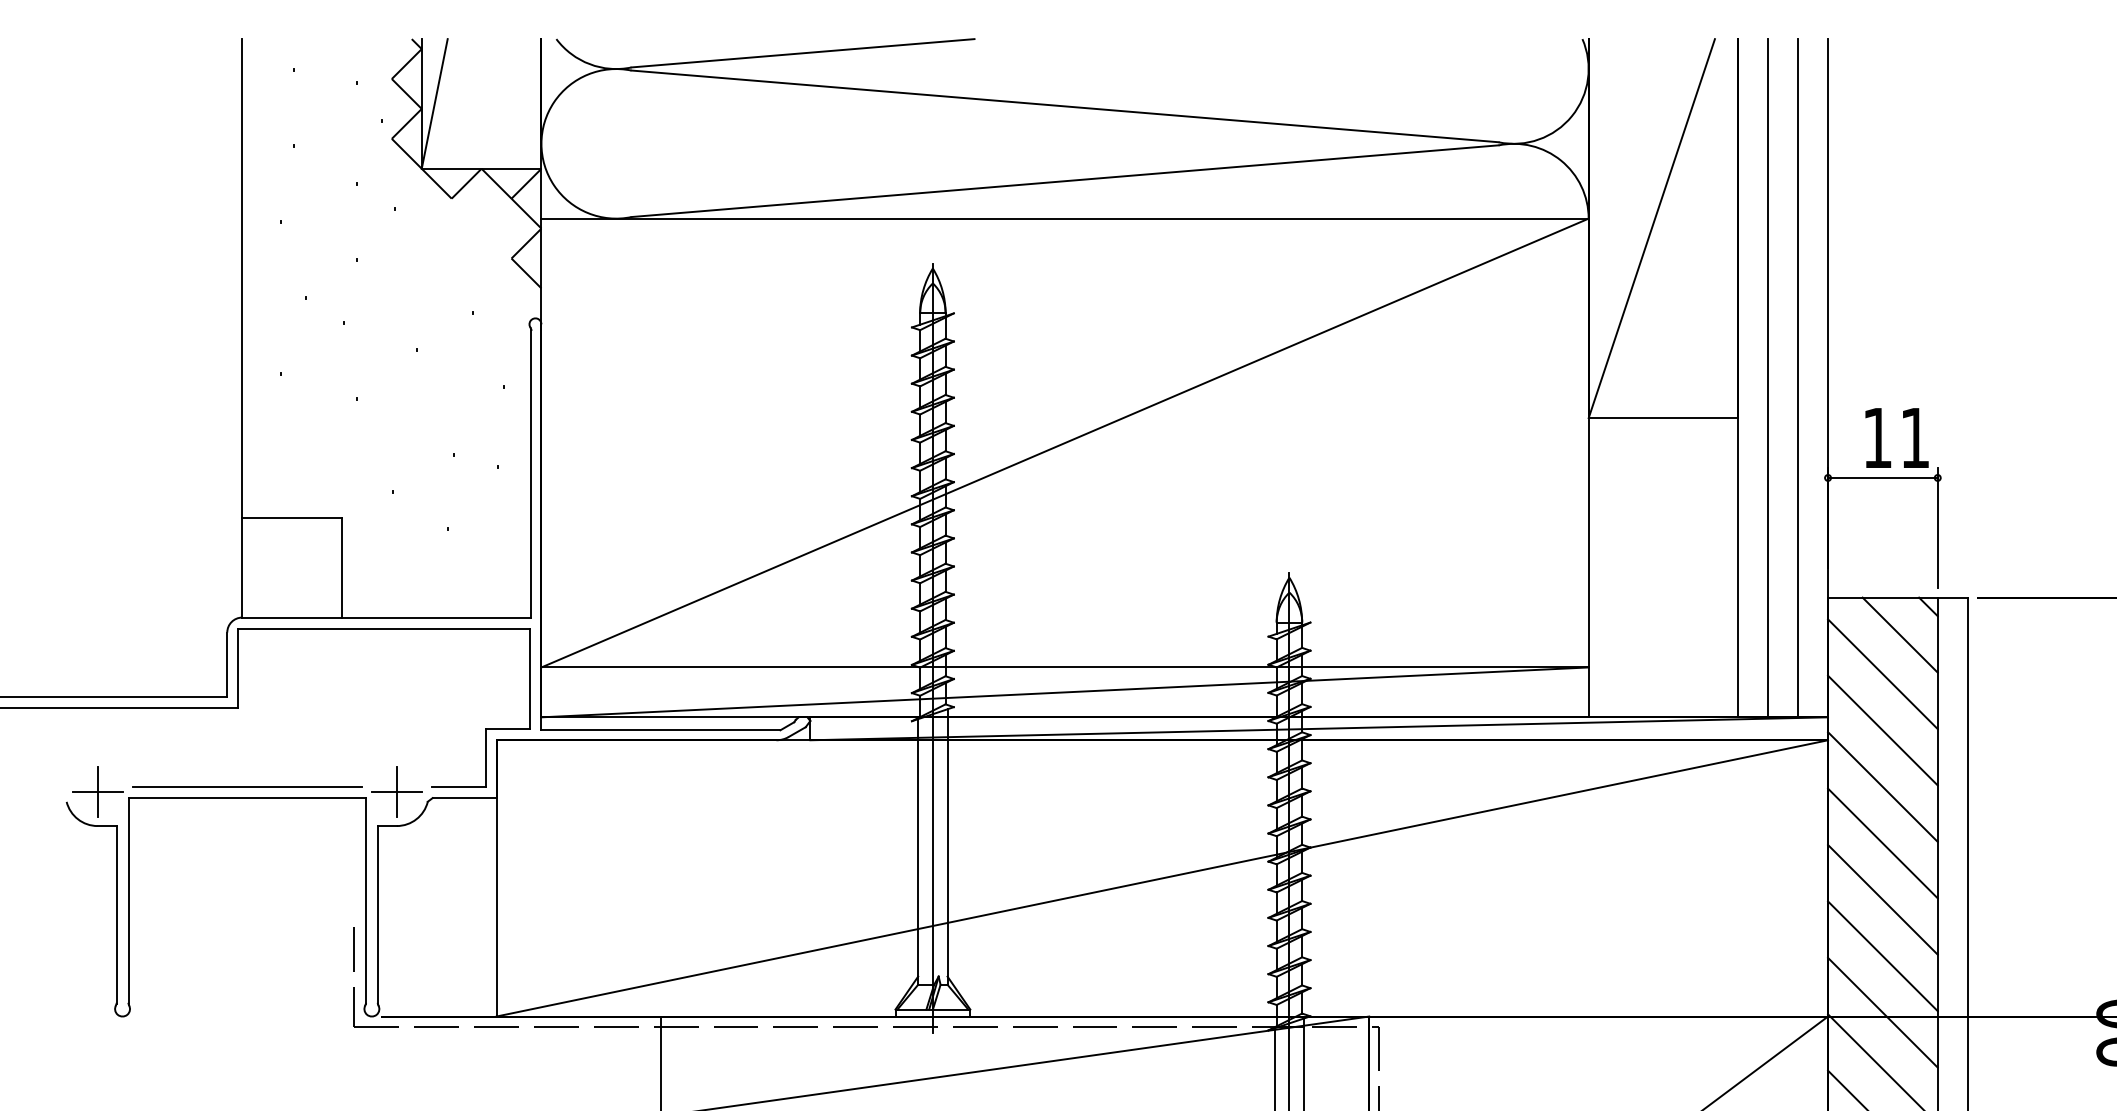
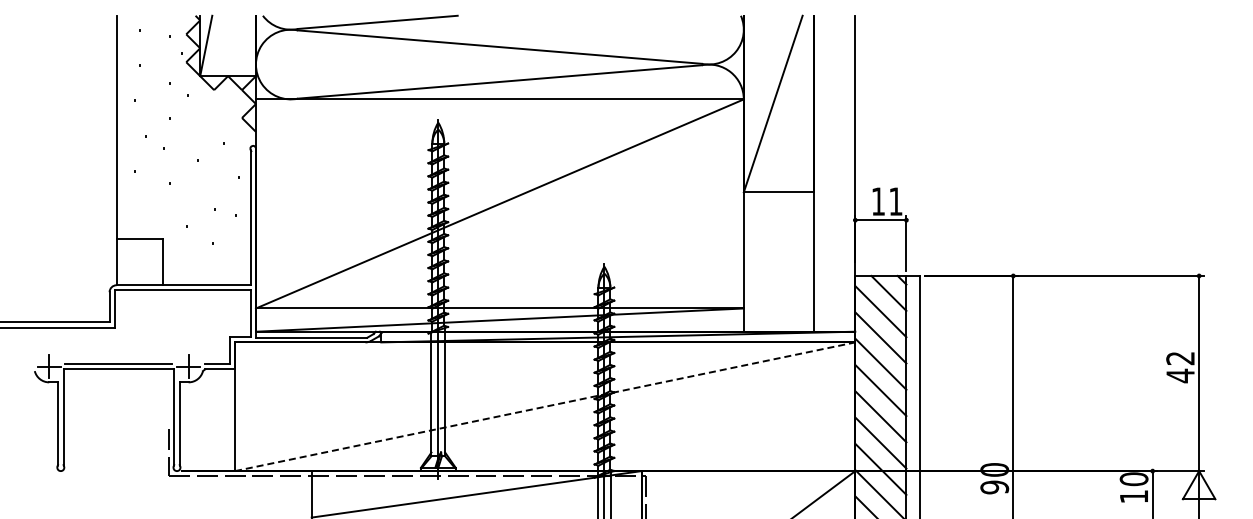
line: (1768, 377) -> (827, 173), removed
line: (1798, 377) -> (841, 173), removed
line: (1162, 877) -> (545, 406), solid -> dashed

